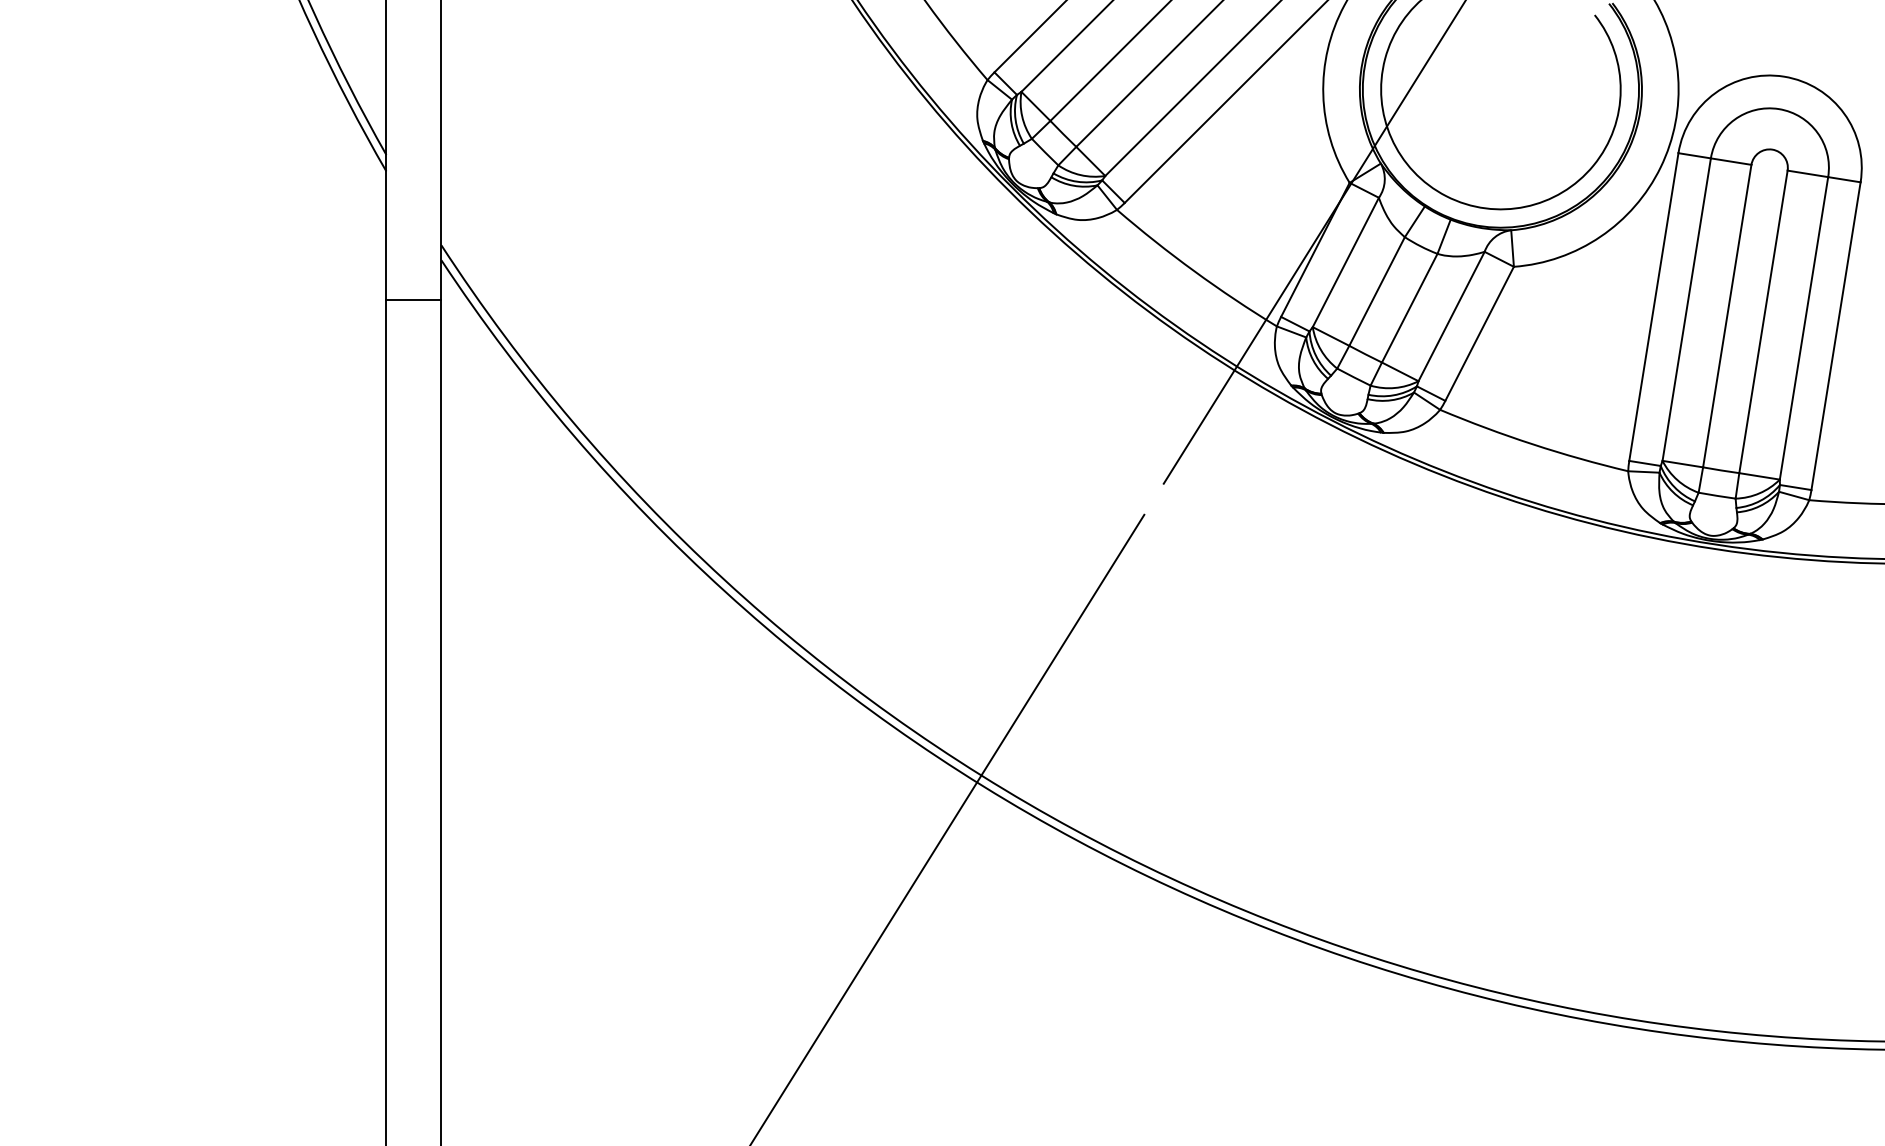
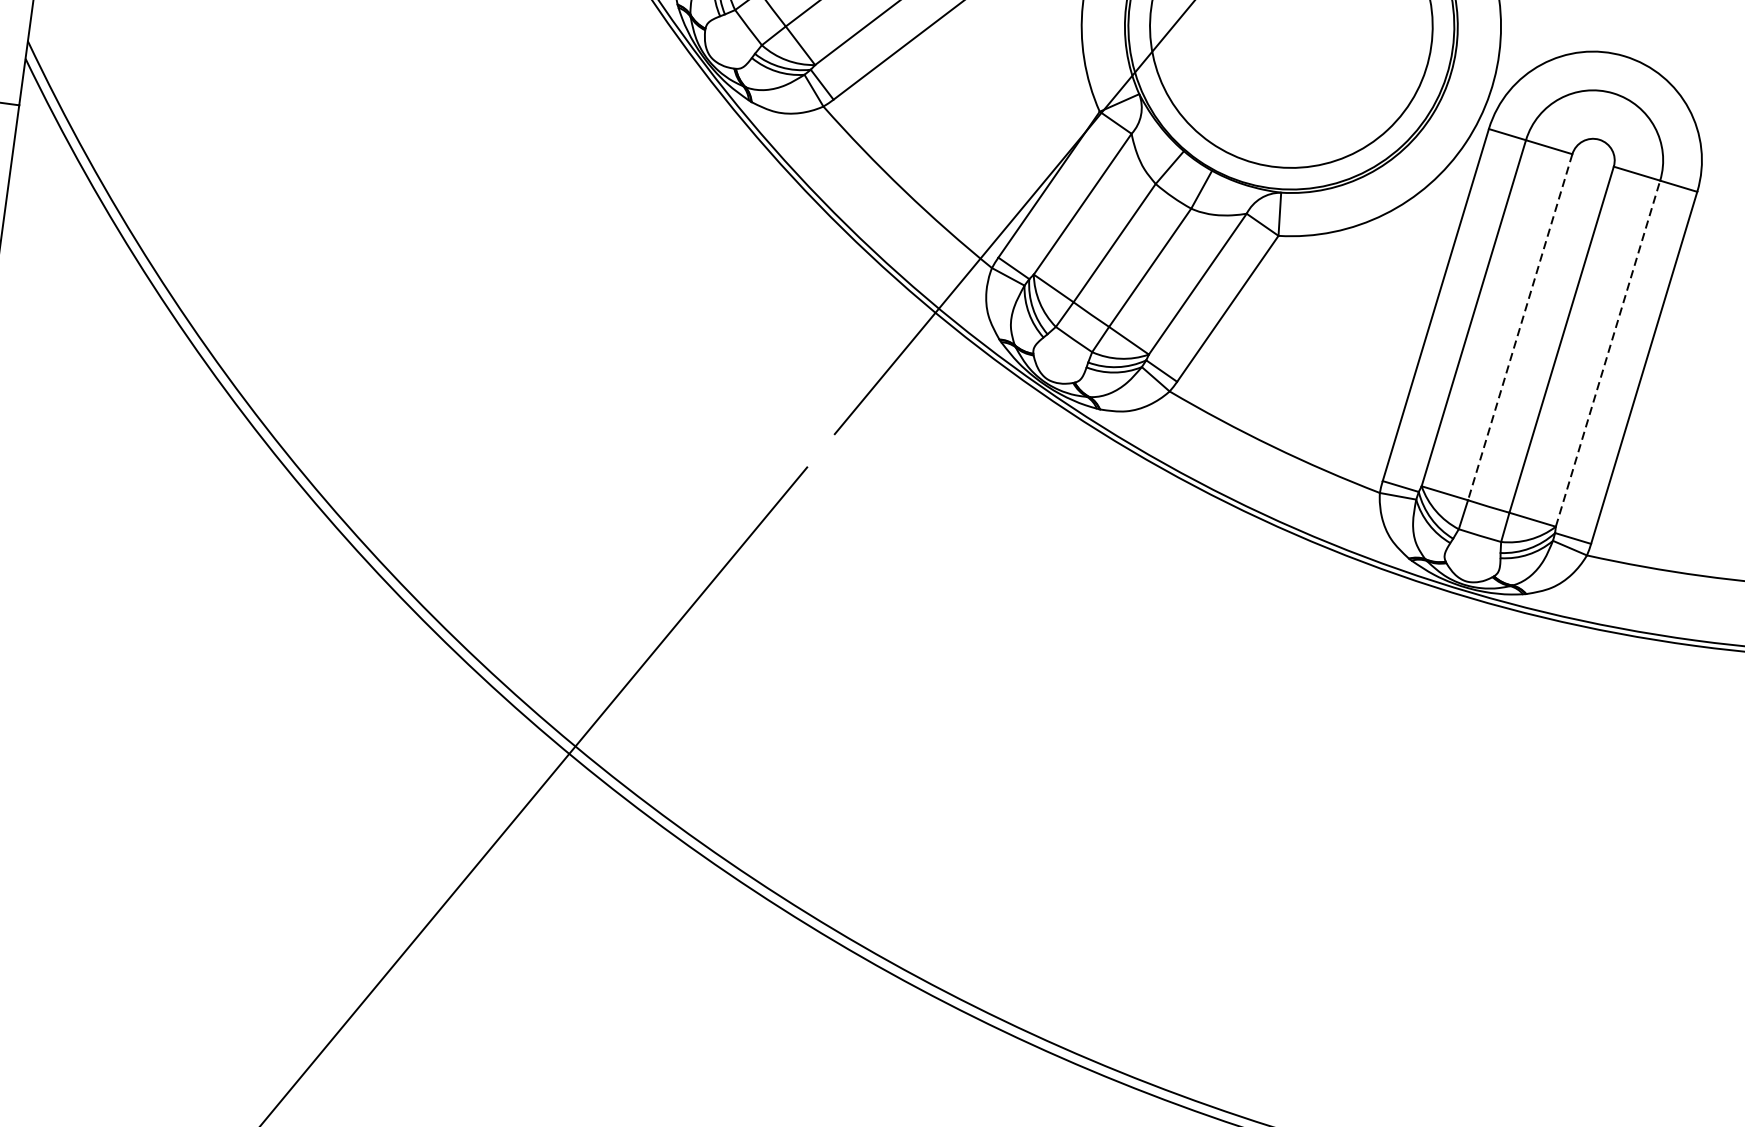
line: (1727, 316) -> (1520, 327), solid -> dashed
line: (1804, 327) -> (1608, 352), solid -> dashed

